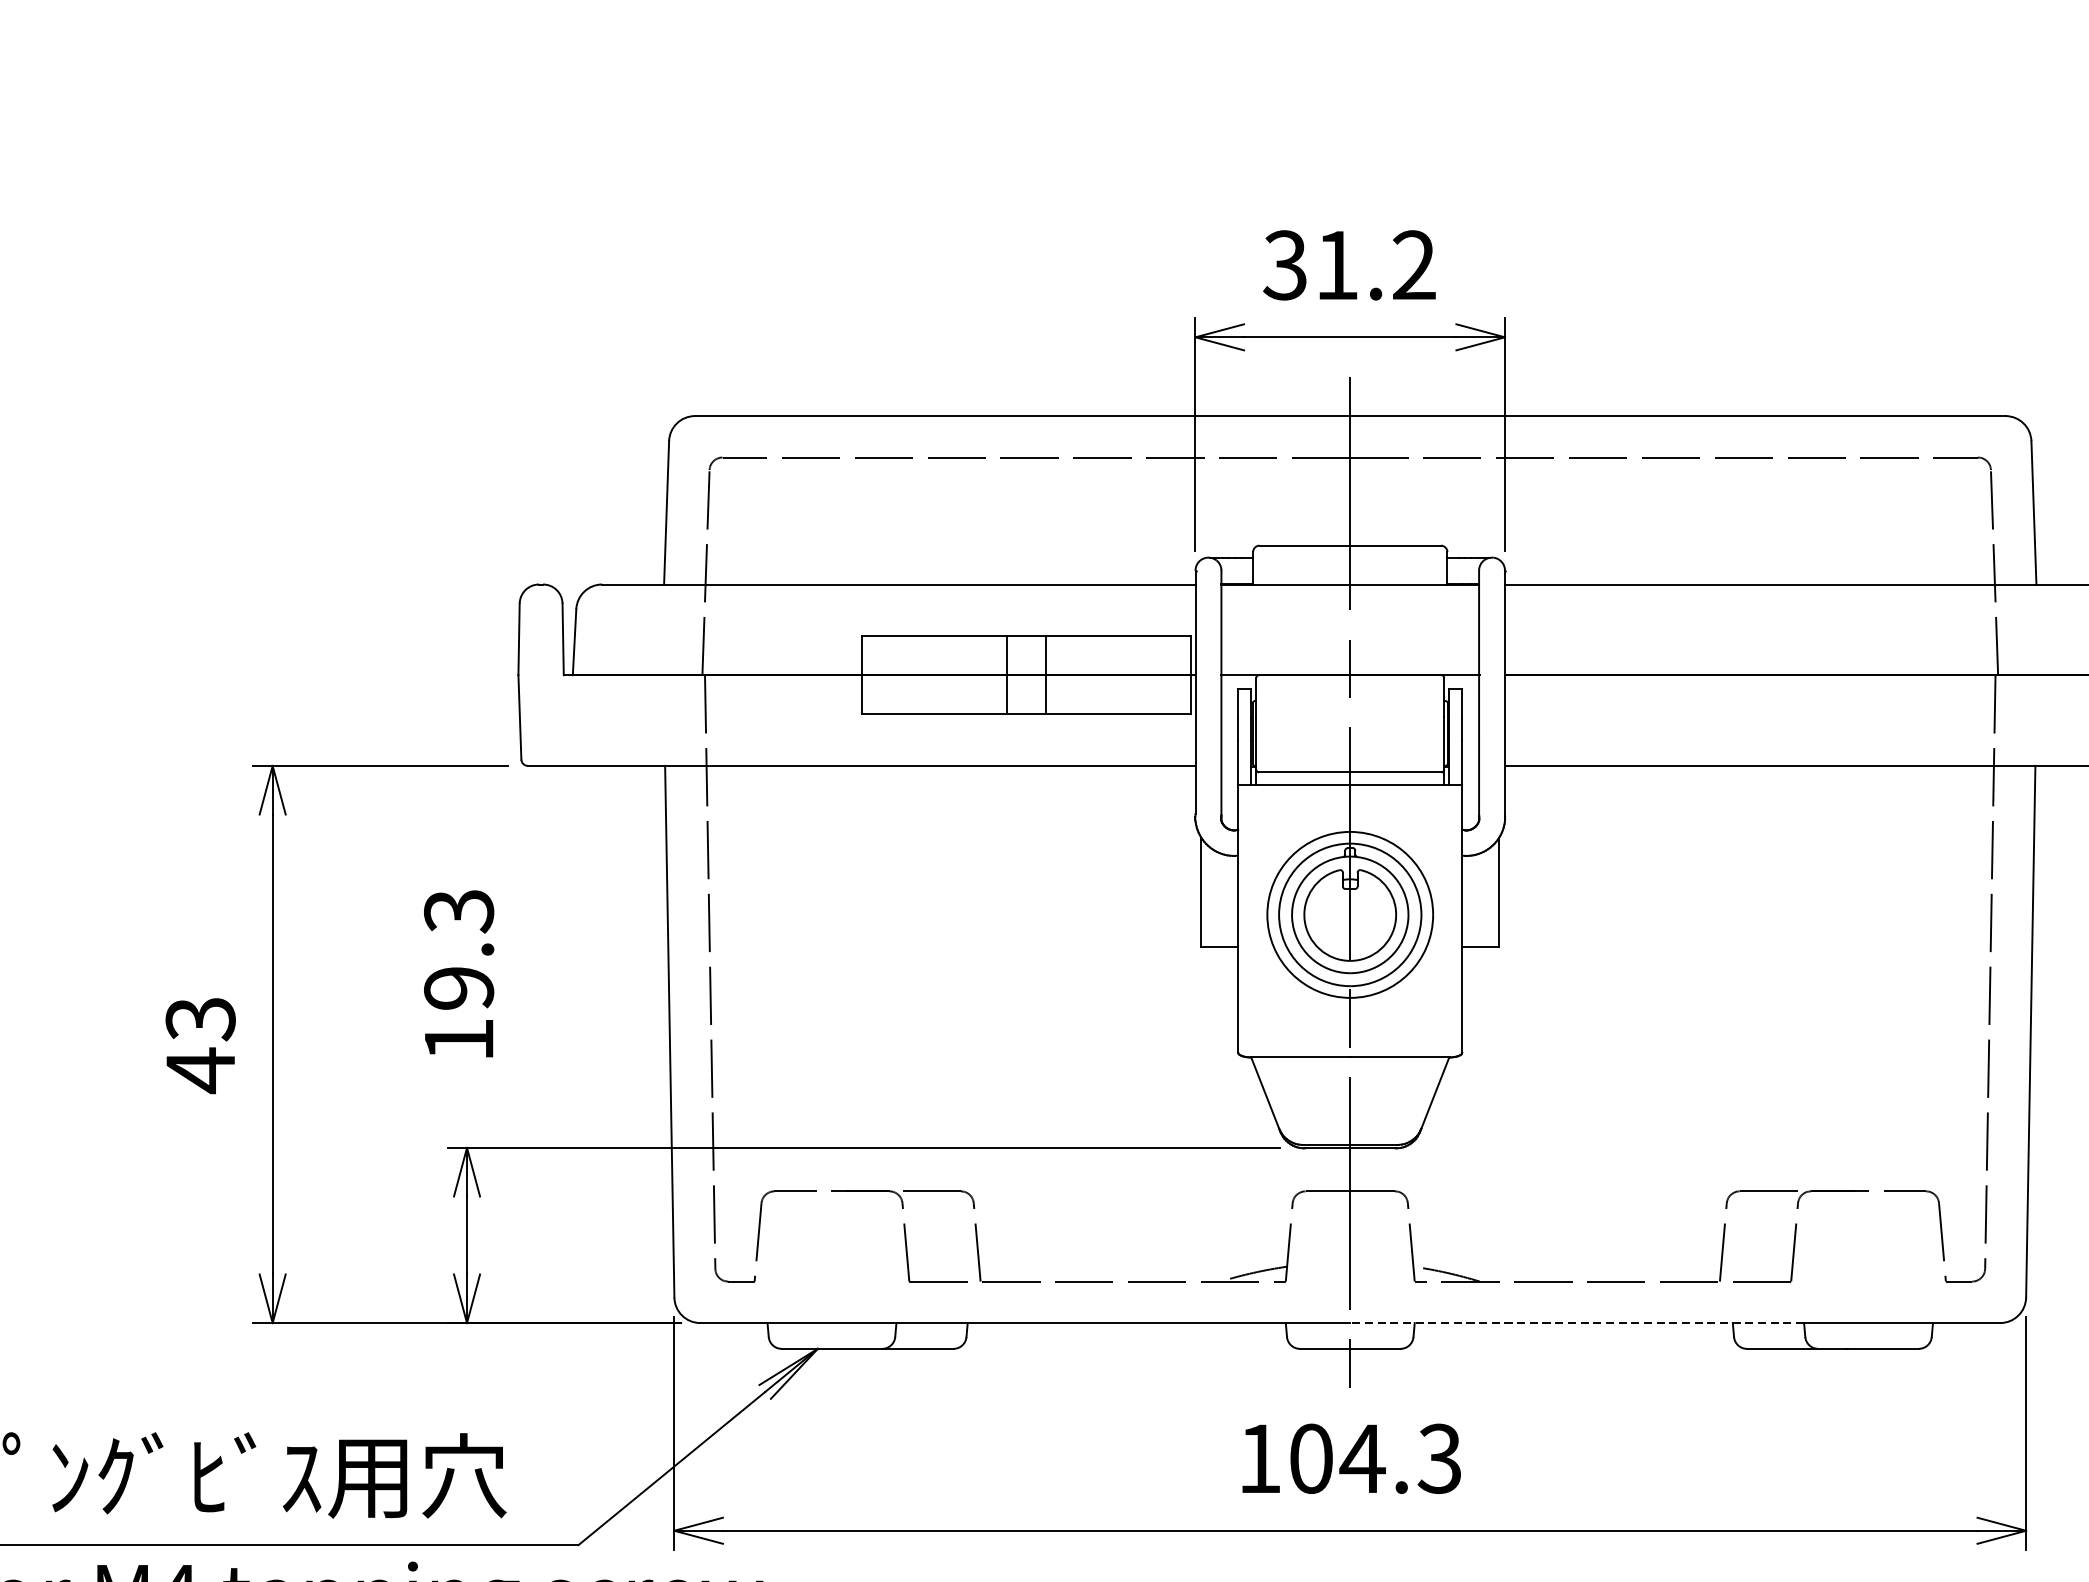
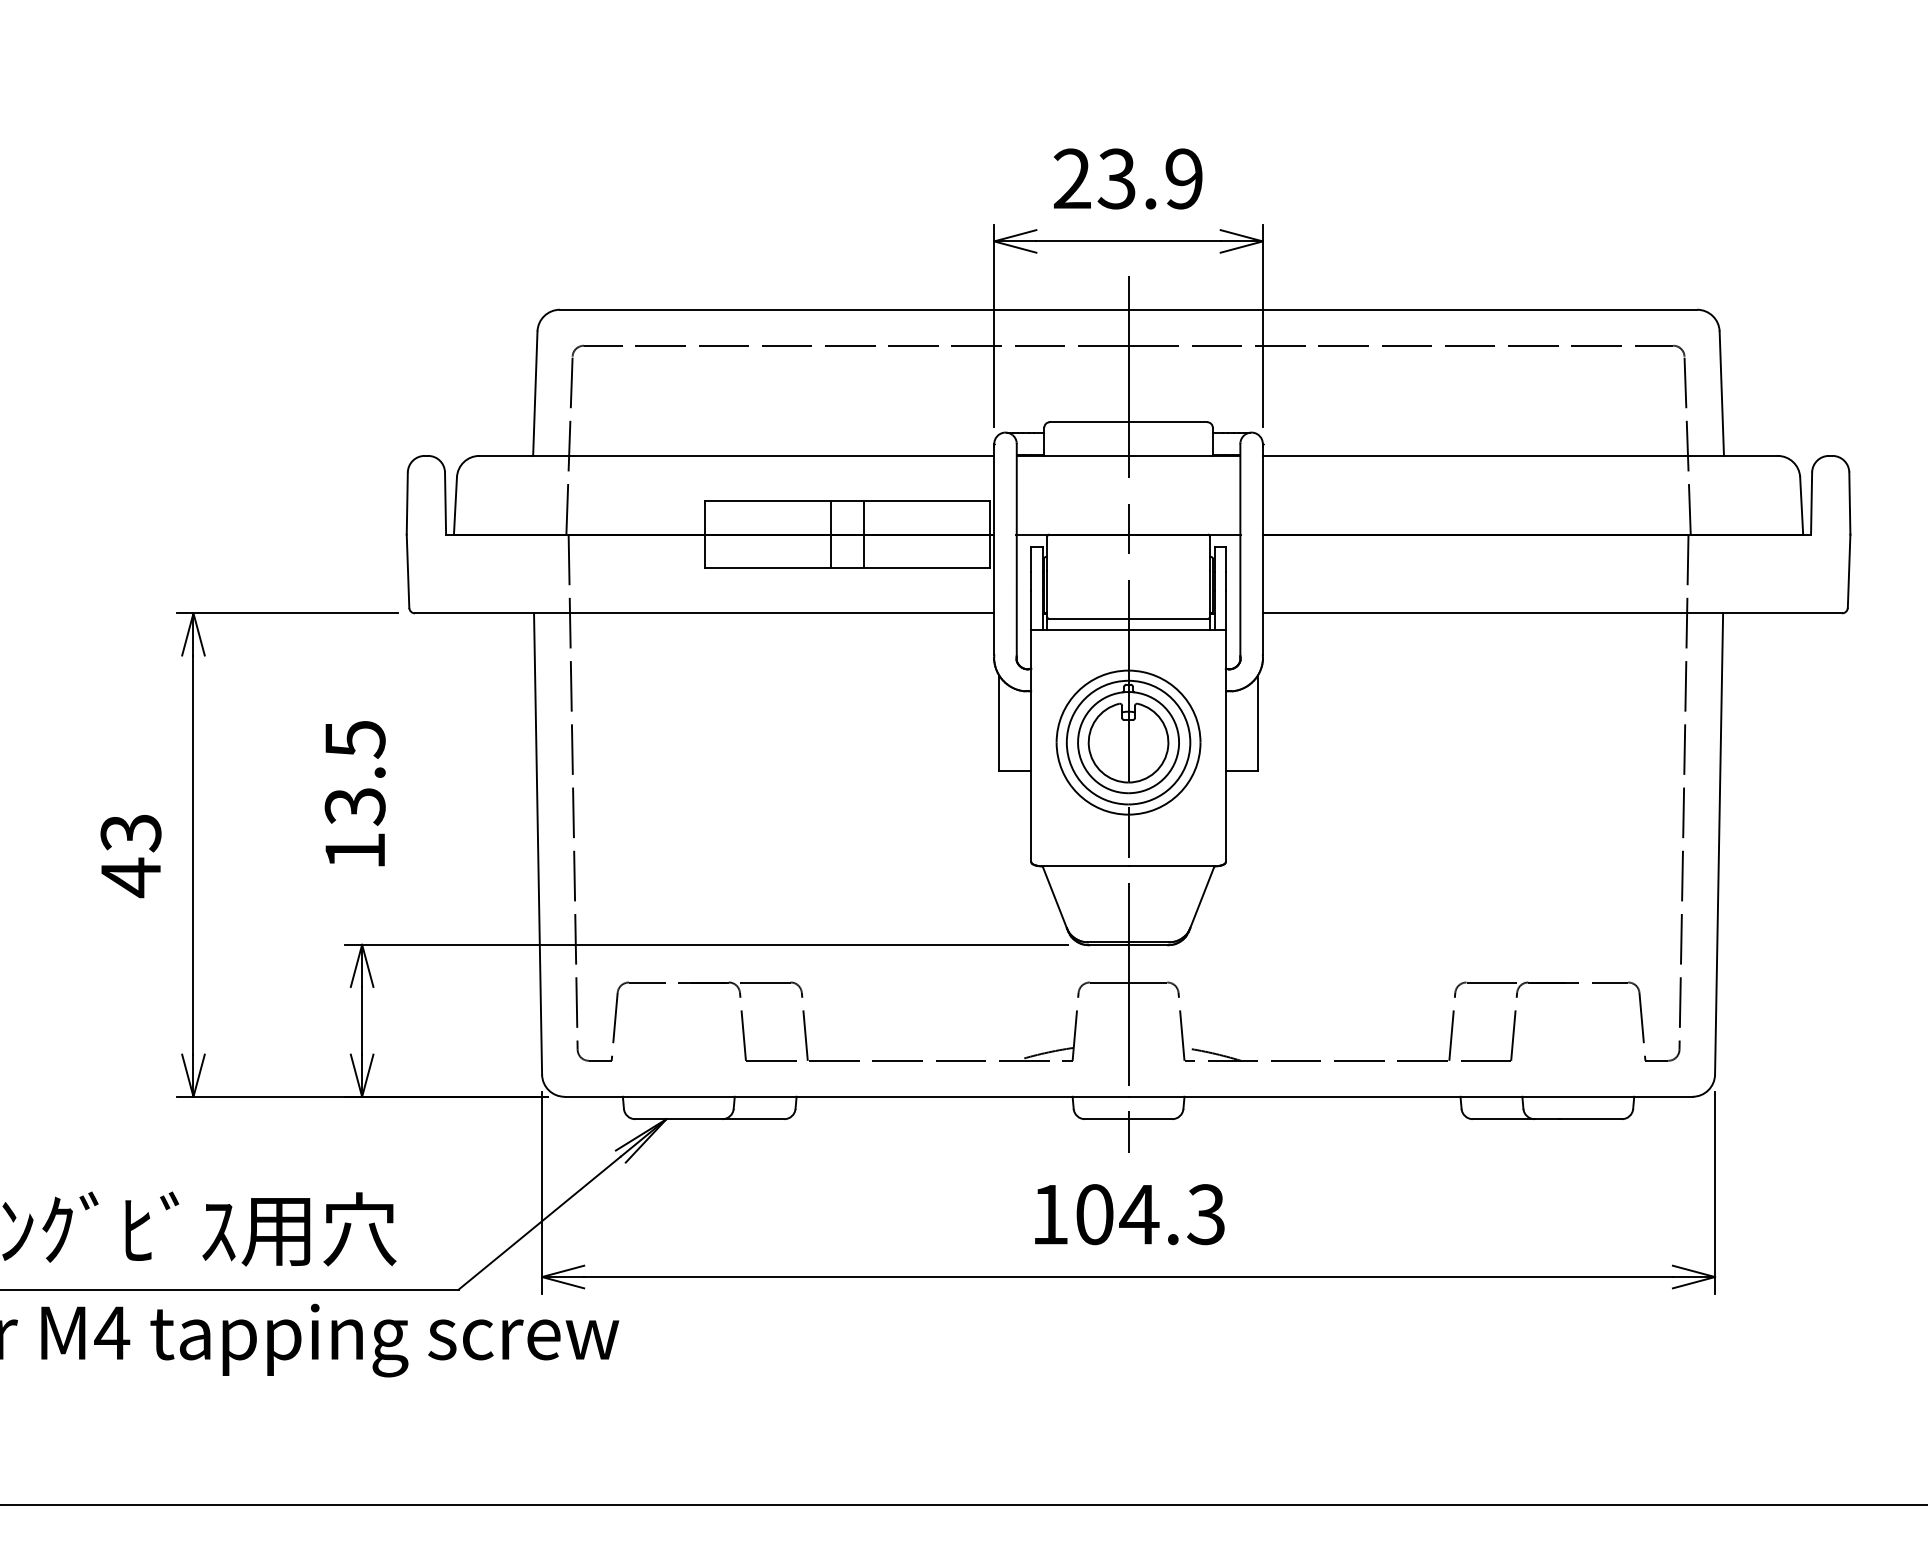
text: (1349, 264) -> (1127, 178), 31.2 -> 23.9
text: (458, 950) -> (354, 773), 19.3 -> 13.5
line: (1577, 1322) -> (1325, 1096), dashed -> solid

